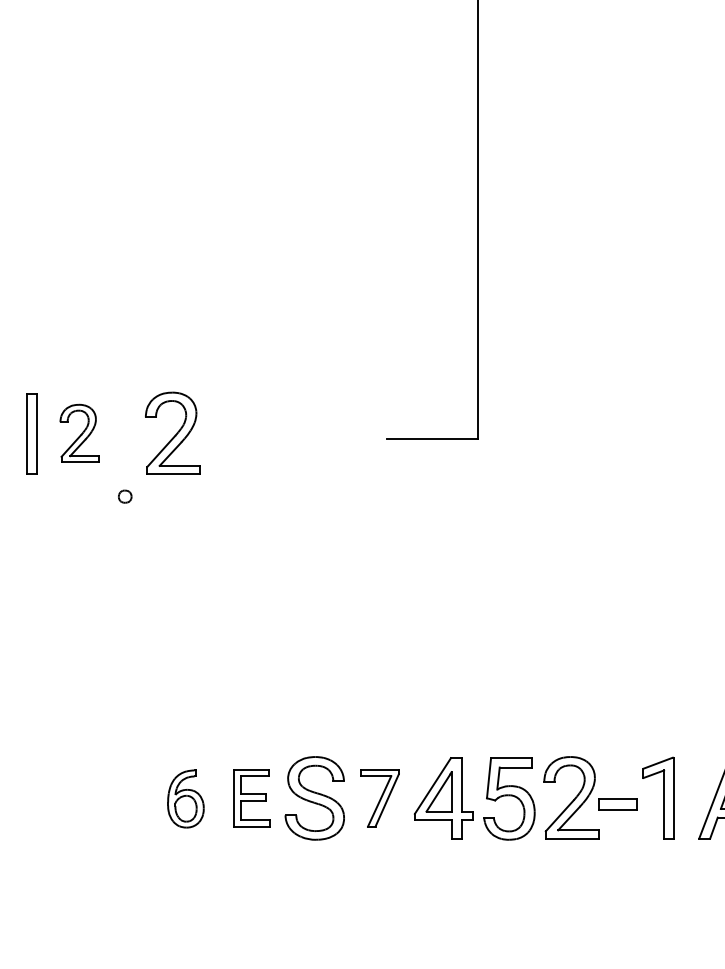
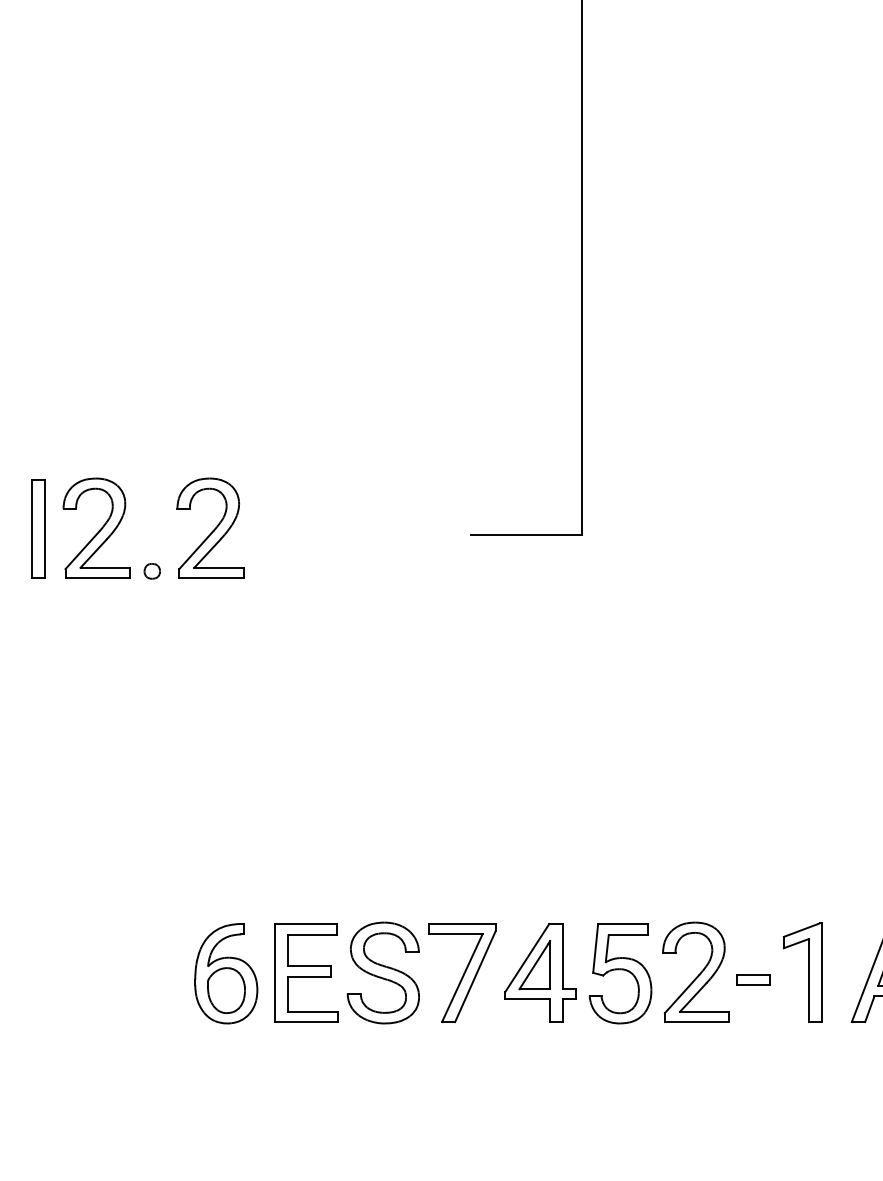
part: (79, 432) -> (96, 527), size x1.43
part: (124, 496) -> (151, 571), moved
part: (251, 797) -> (306, 972), size x1.43
part: (186, 798) -> (226, 973), size x1.43
part: (379, 798) -> (462, 973), size x1.43
part: (618, 803) -> (753, 979), size x0.71

